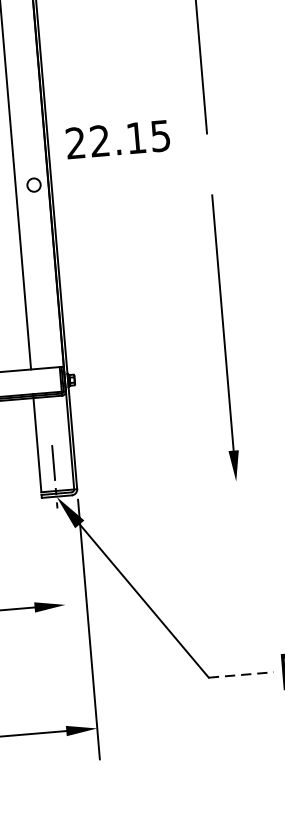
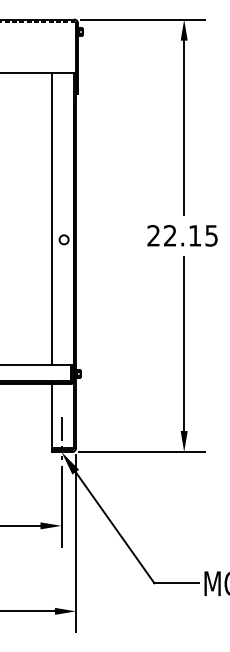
text: (117, 139) -> (182, 235), moved
line: (175, 487) -> (142, 452), added
line: (63, 576) -> (61, 506), added
line: (242, 675) -> (177, 583), dashed -> solid

